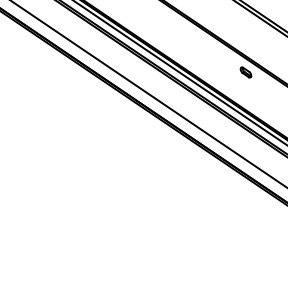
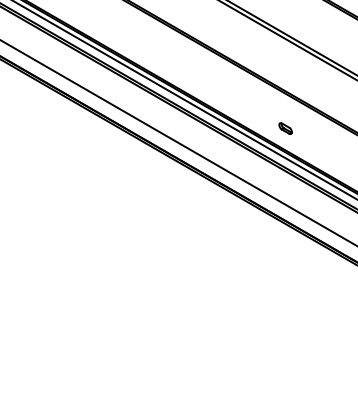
part: (245, 72) -> (285, 128), moved

